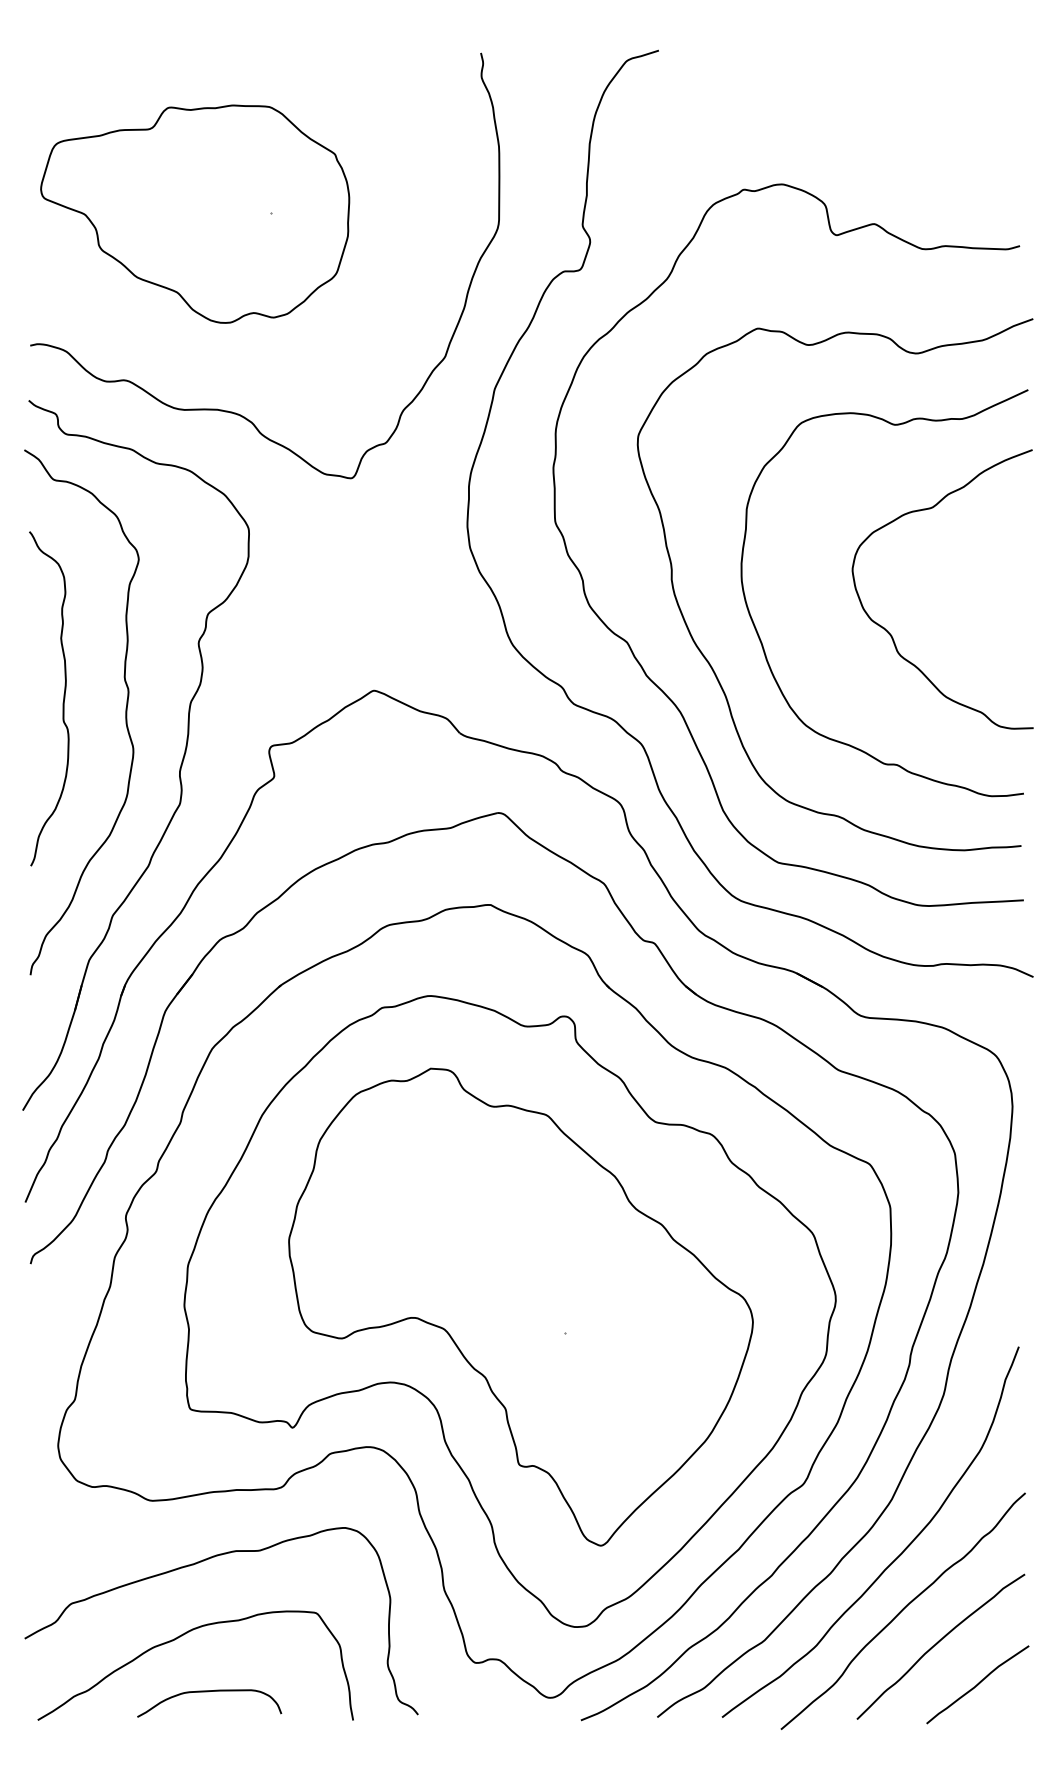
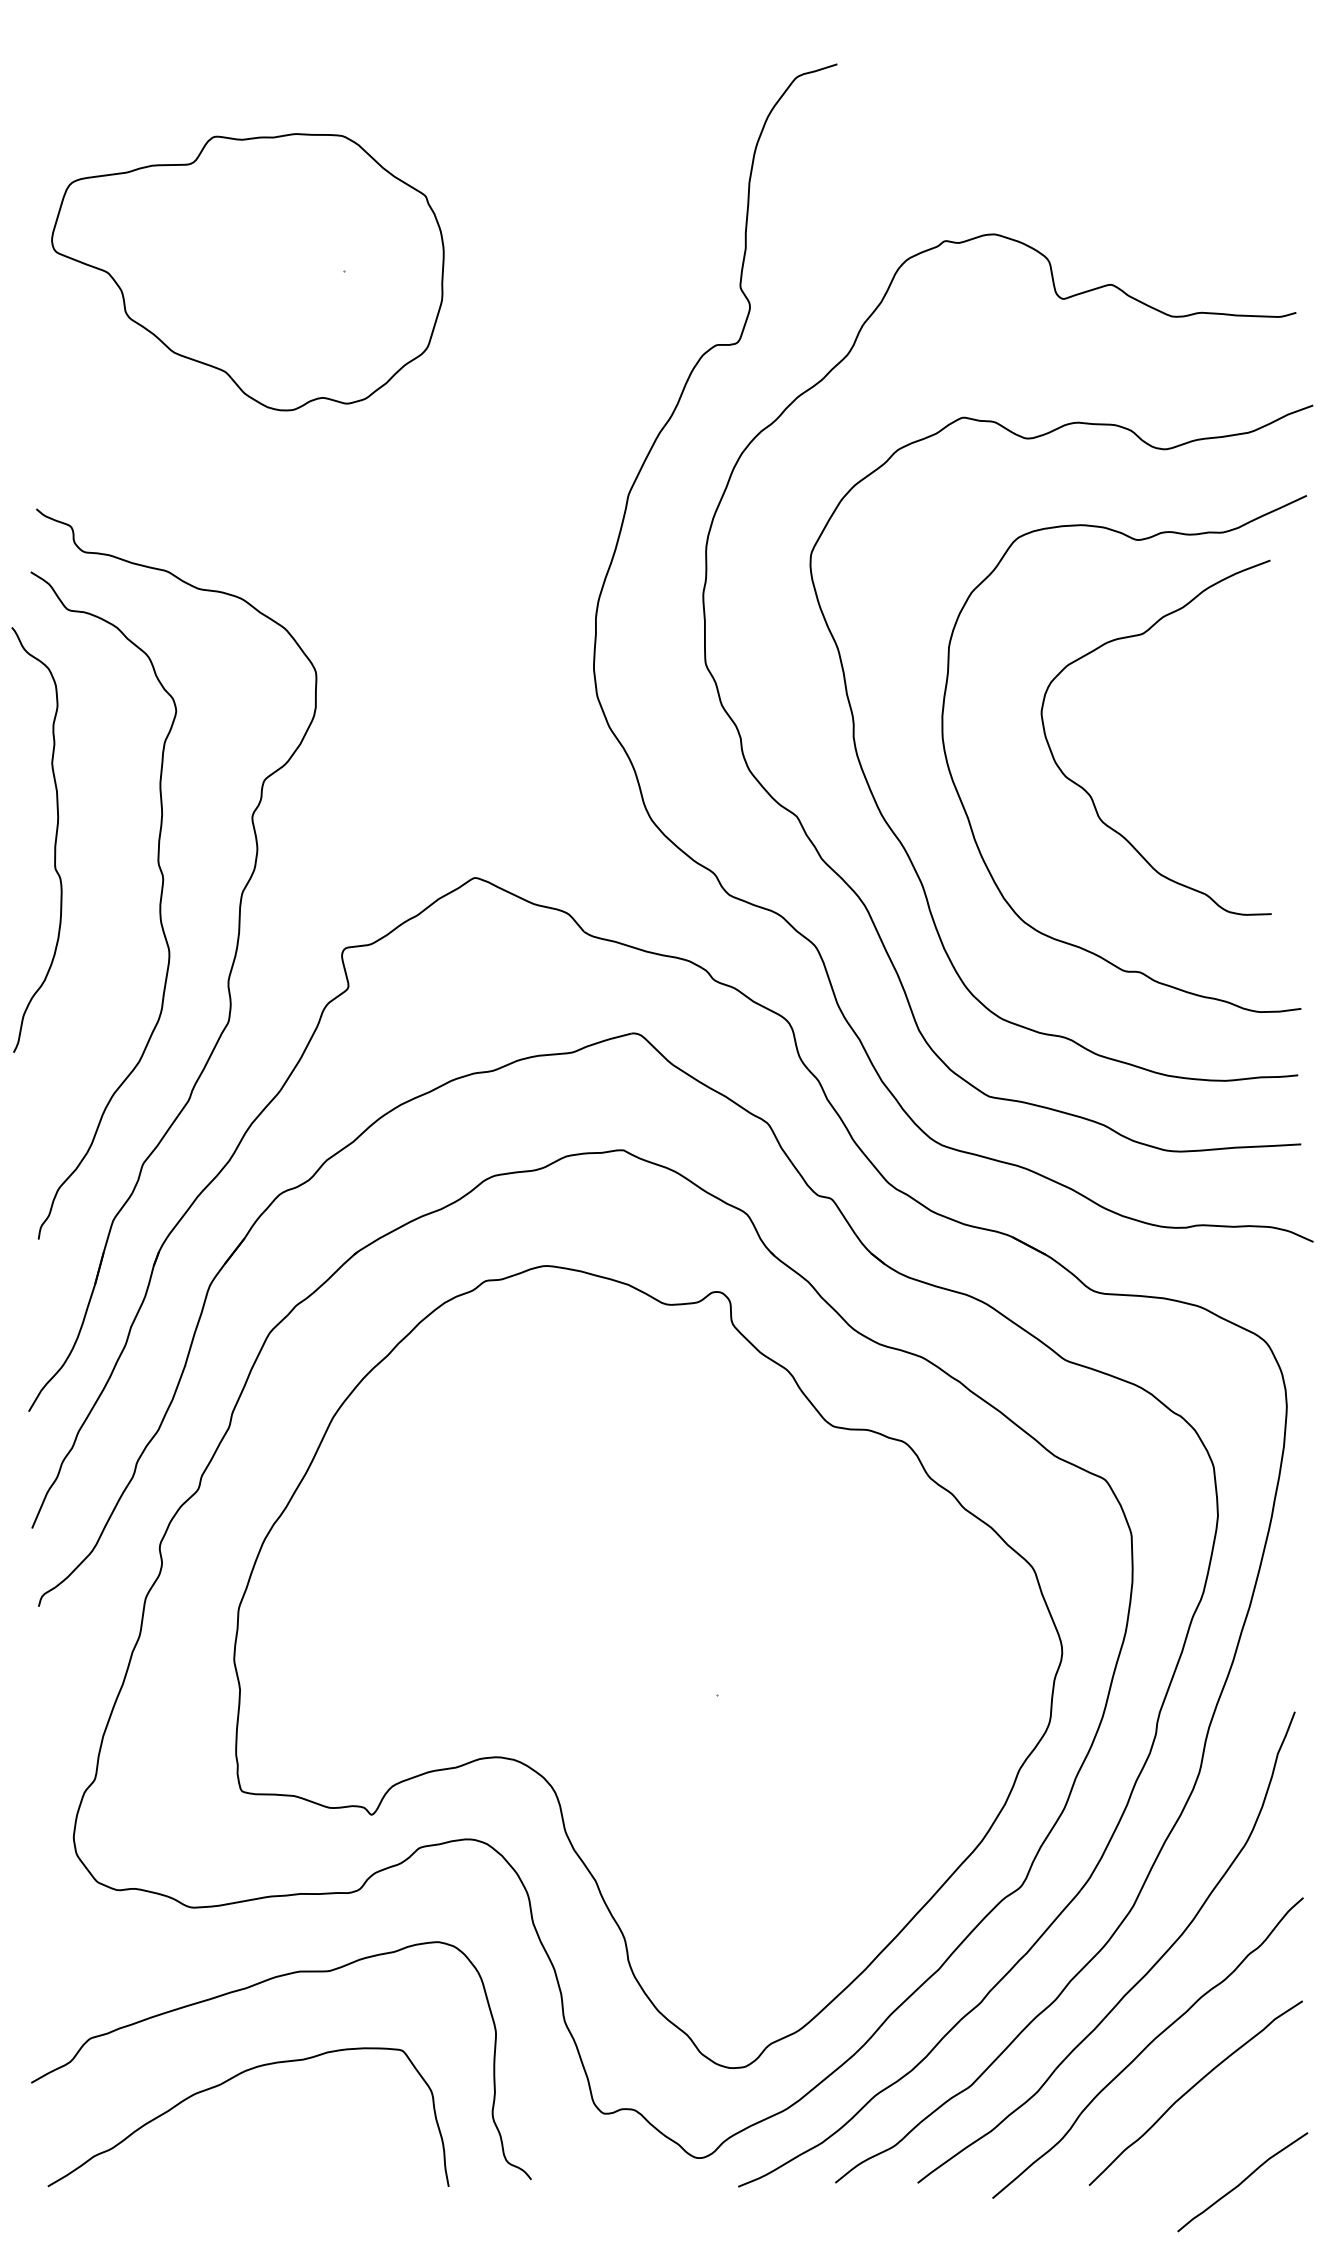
curve: (232, 411) -> (295, 523), removed
curve: (892, 635) -> (1092, 796), moved
curve: (62, 702) -> (53, 844), moved
part: (520, 1306) -> (661, 1660), removed
curve: (977, 1684) -> (1242, 2181), moved
curve: (208, 1692) -> (264, 2151), removed

